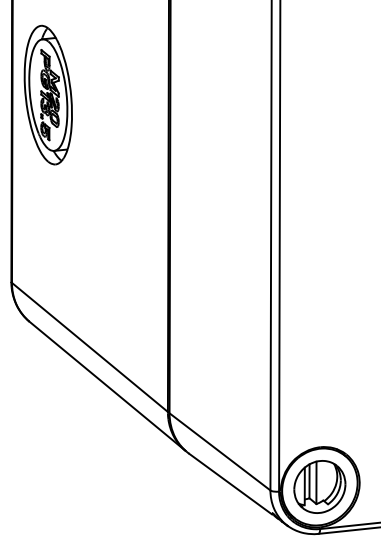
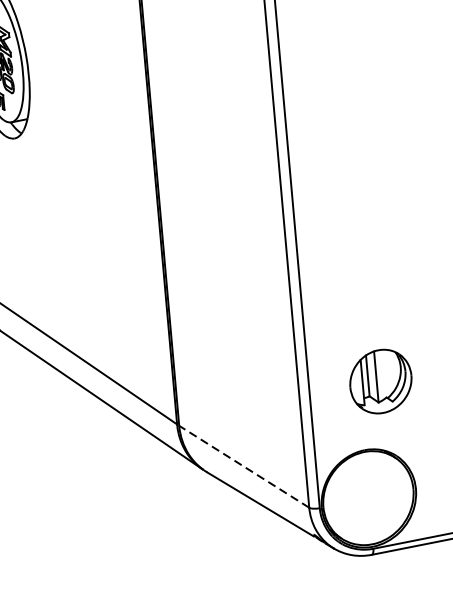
line: (219, 451) -> (243, 466), solid -> dashed
part: (319, 486) -> (380, 381), moved

